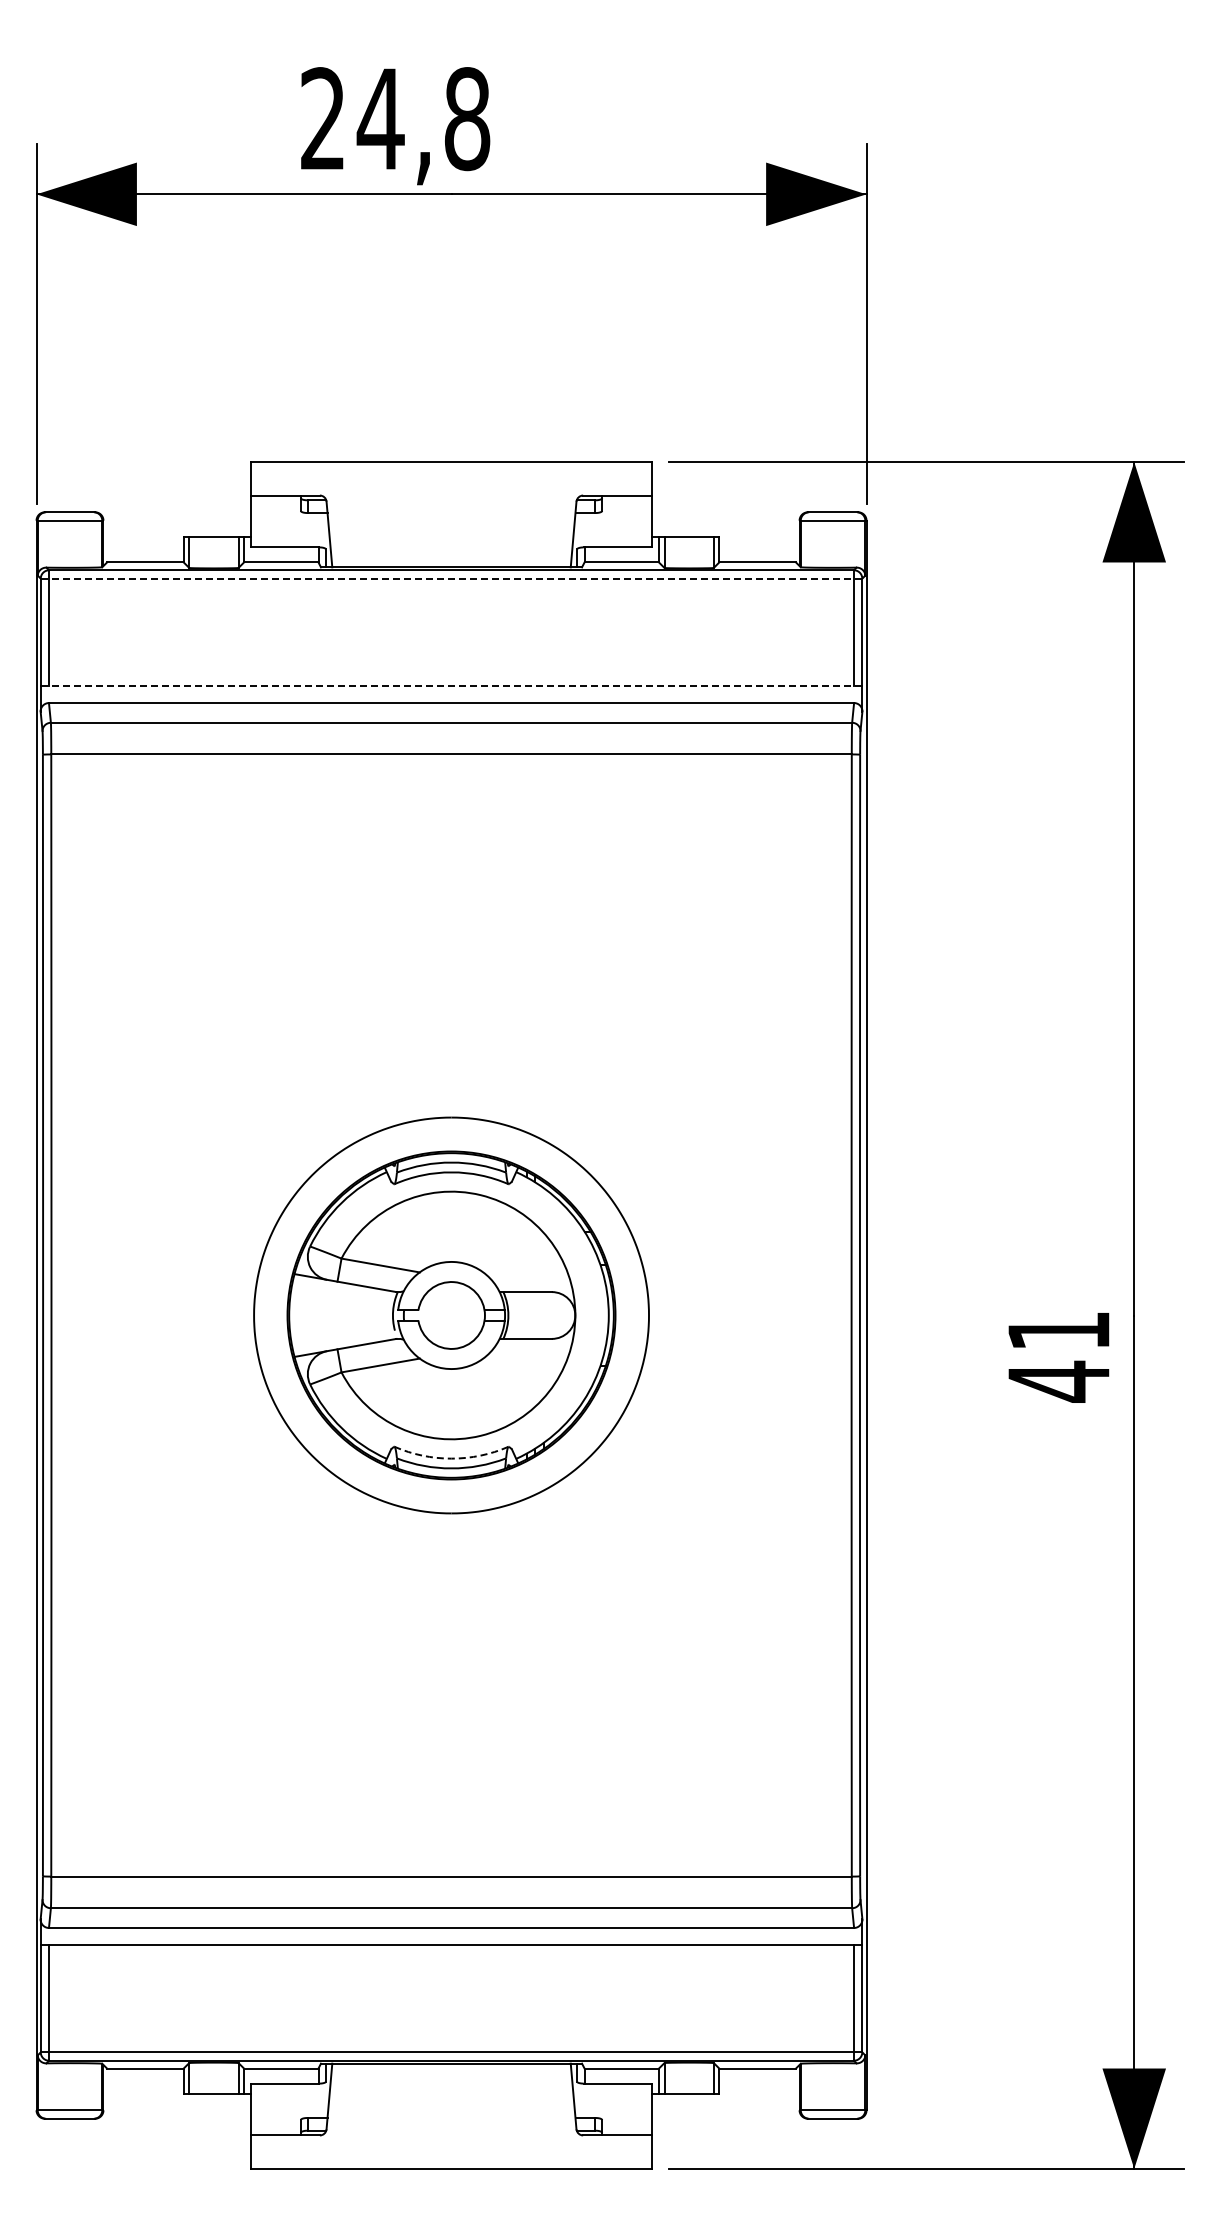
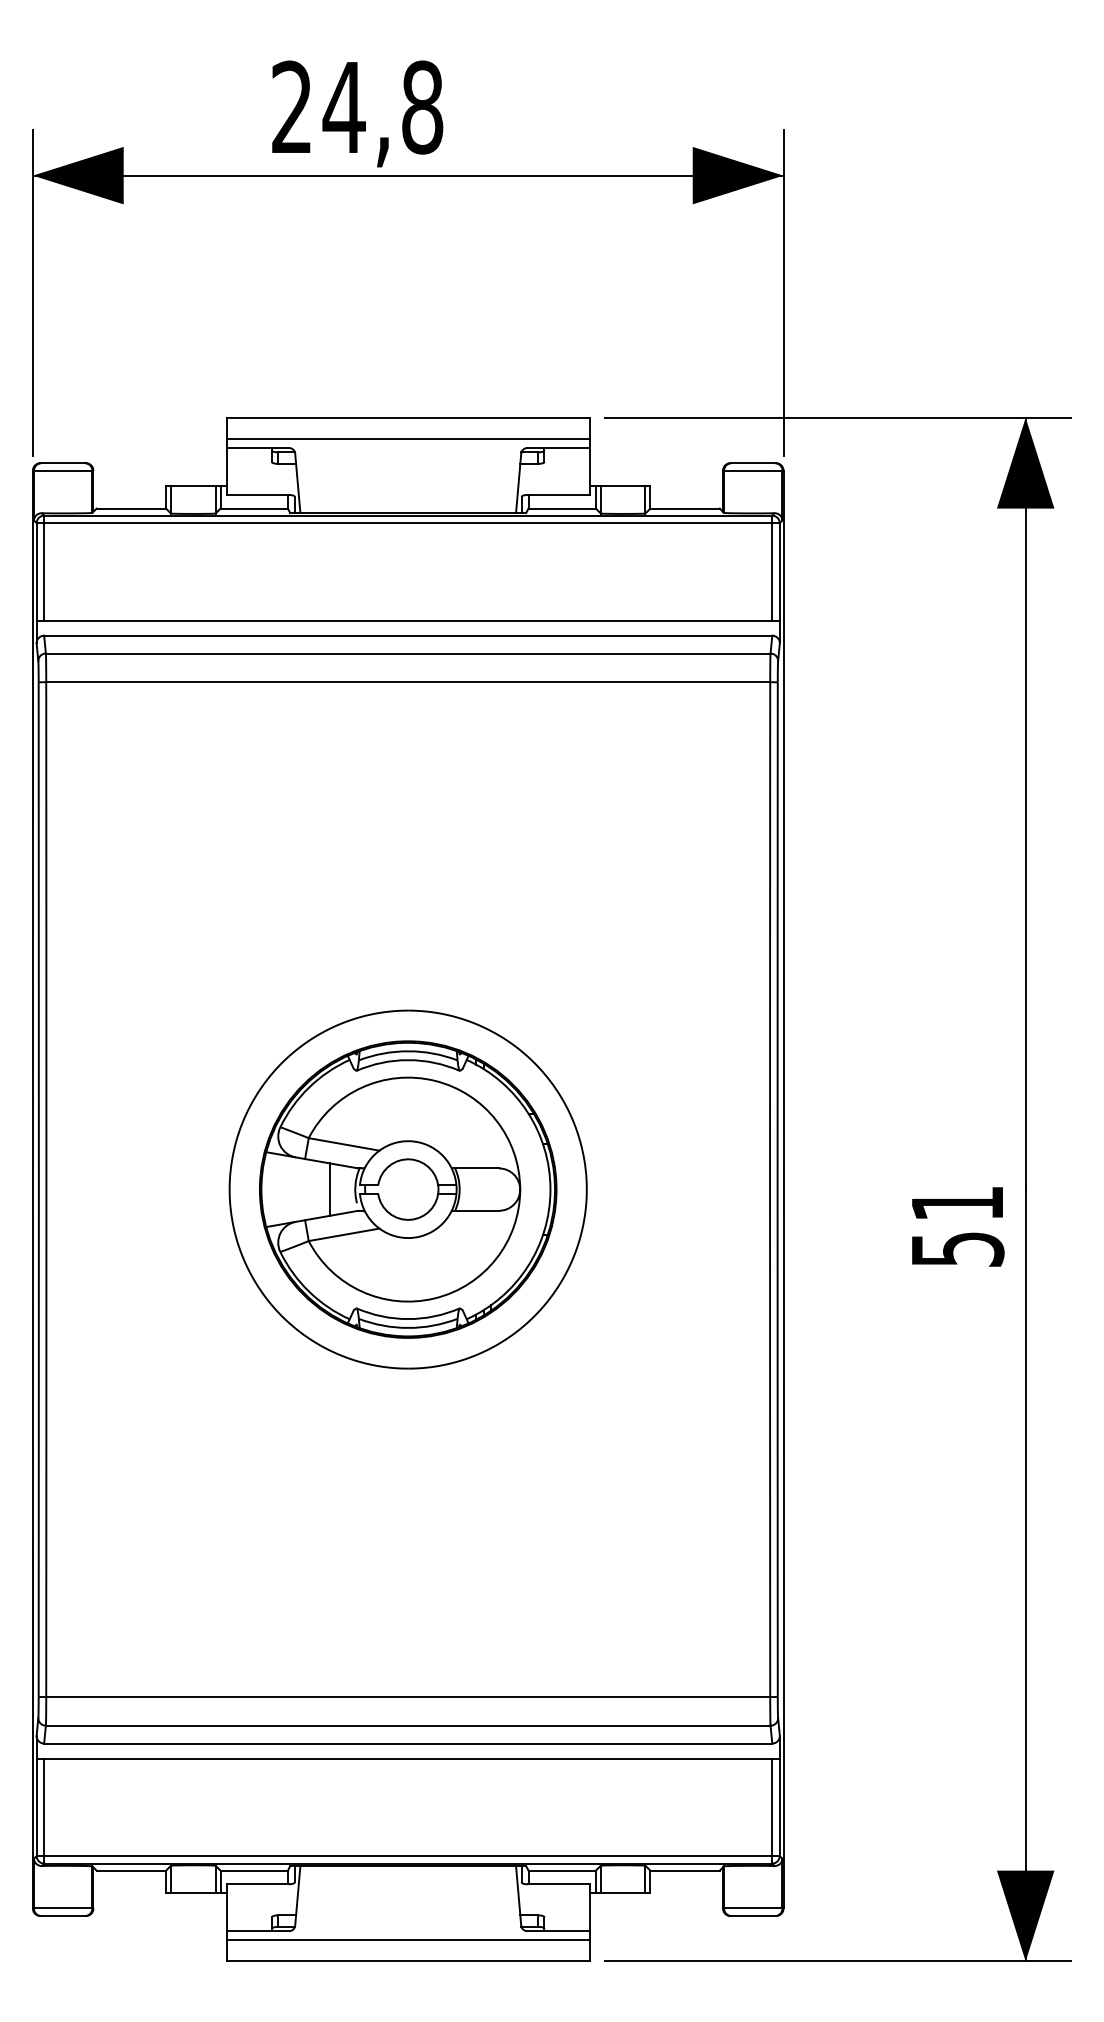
line: (451, 485) -> (408, 438), added
line: (451, 578) -> (408, 523), dashed -> solid
line: (451, 686) -> (408, 620), dashed -> solid
line: (364, 1315) -> (329, 1189), added
text: (1059, 1381) -> (958, 1249), 41 -> 51
arc: (451, 1458) -> (408, 1318), dashed -> solid
line: (451, 2145) -> (408, 1940), added

